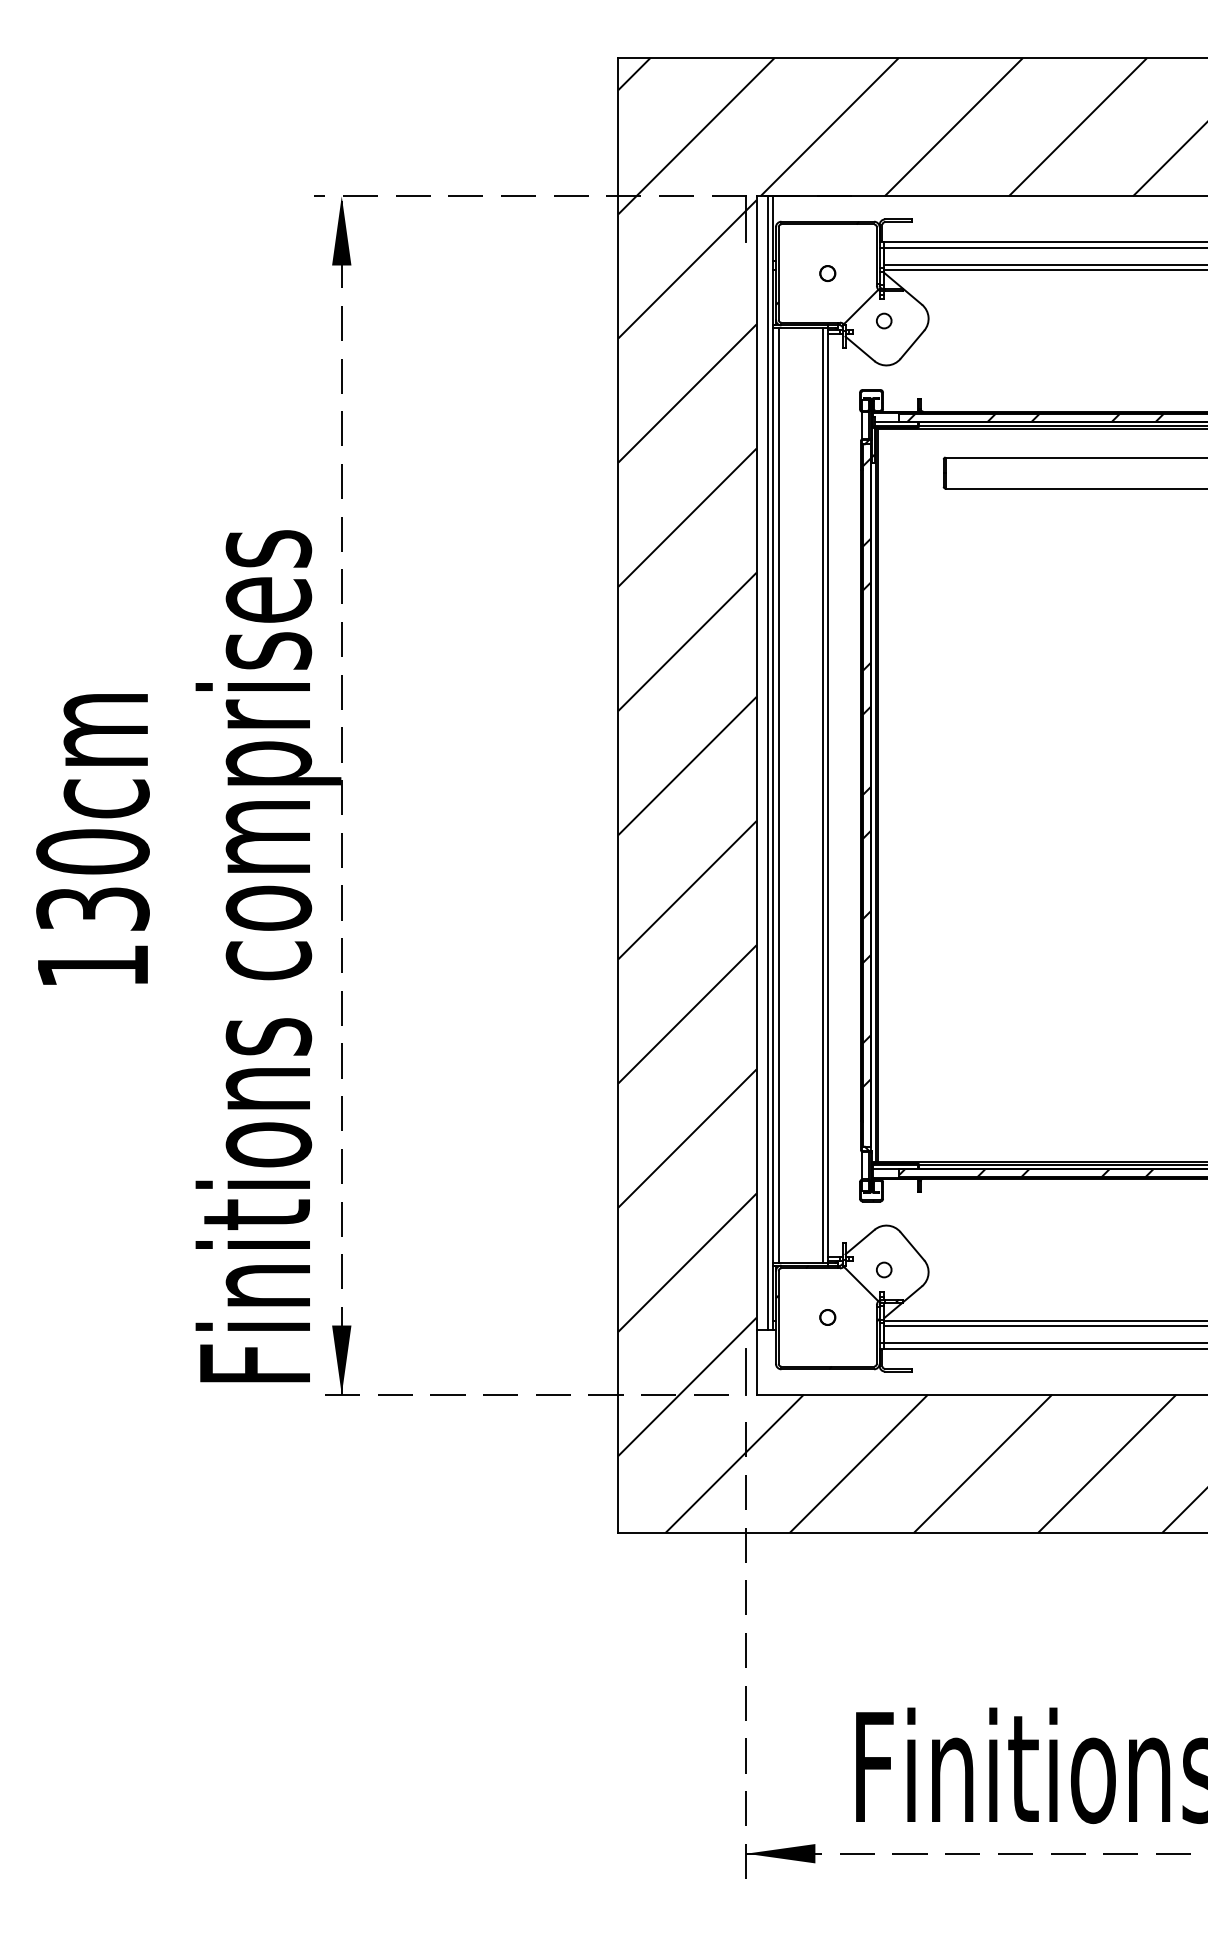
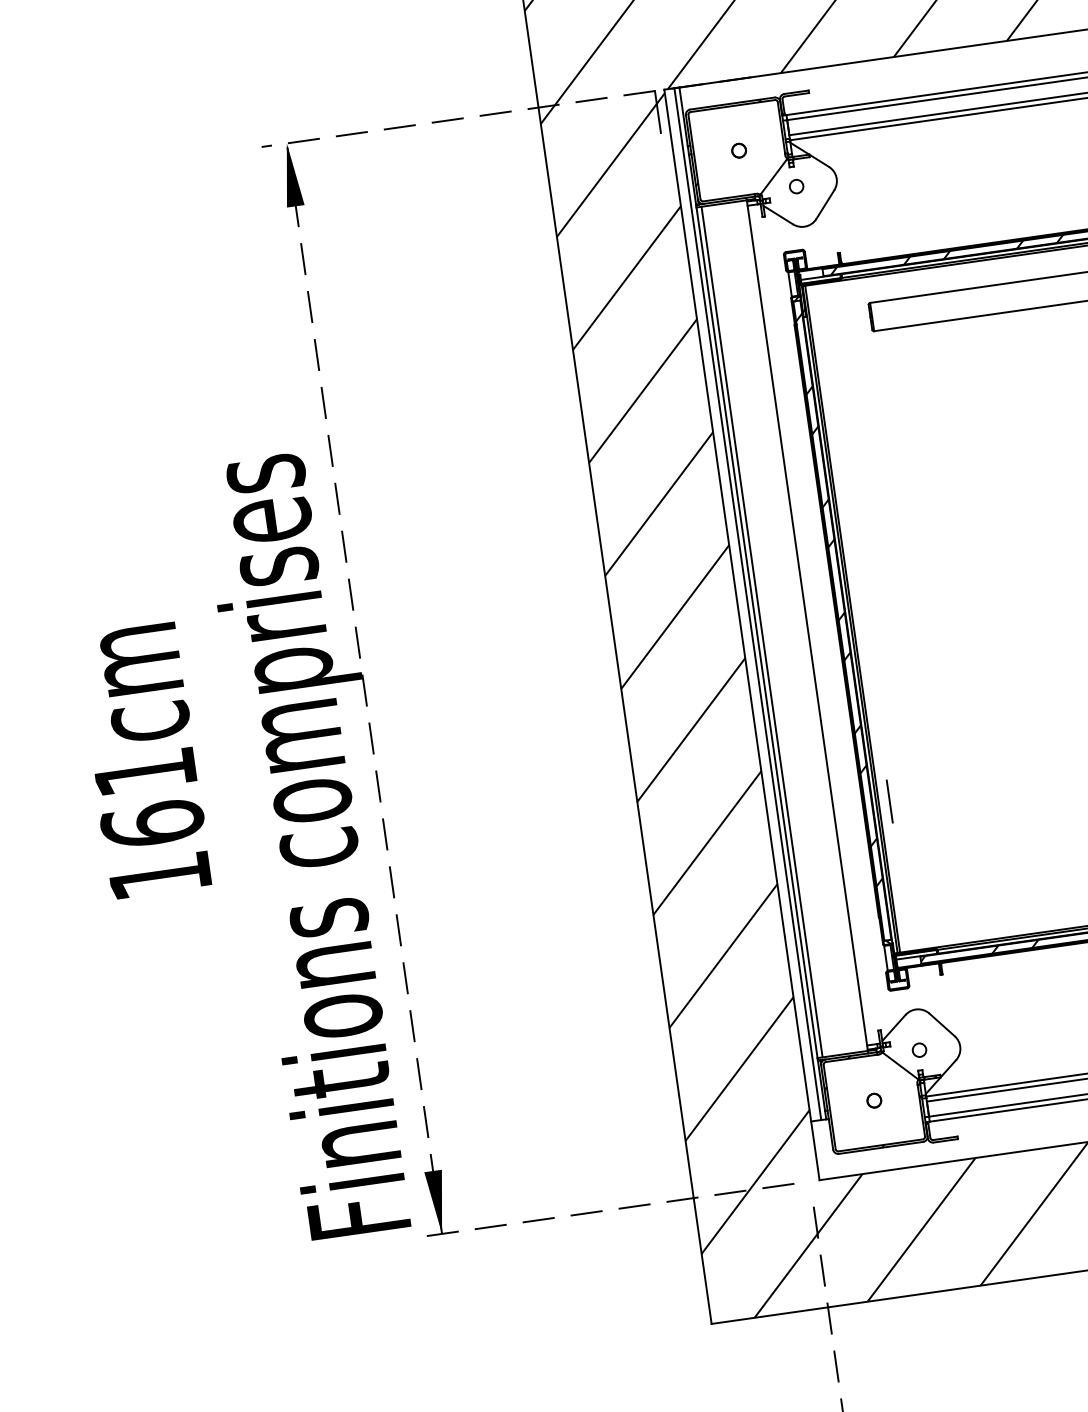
line: (822, 795) -> (801, 626), removed
text: (92, 880) -> (148, 798), 130cm -> 161cm
line: (745, 1371) -> (889, 801), moved

